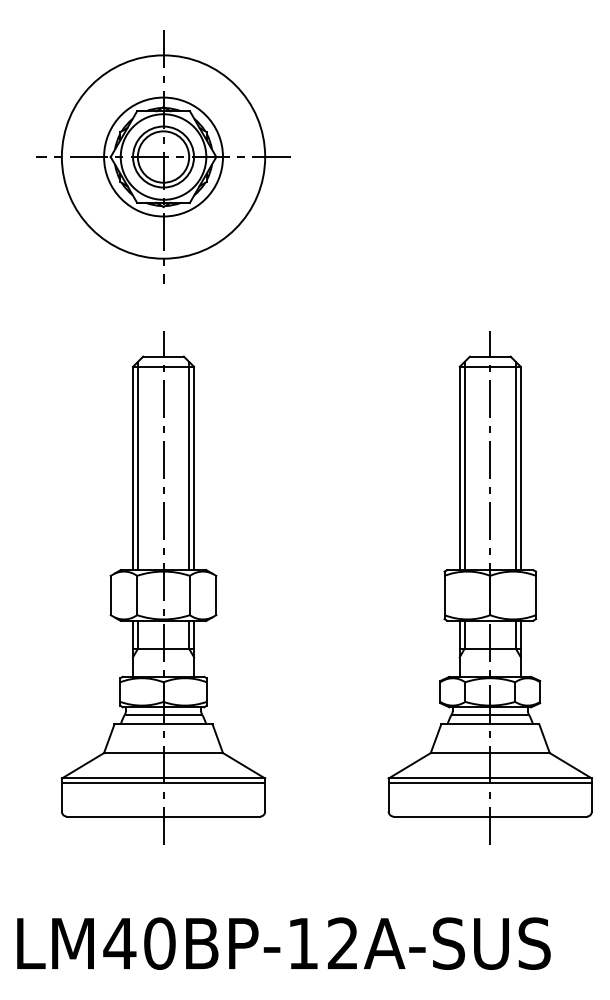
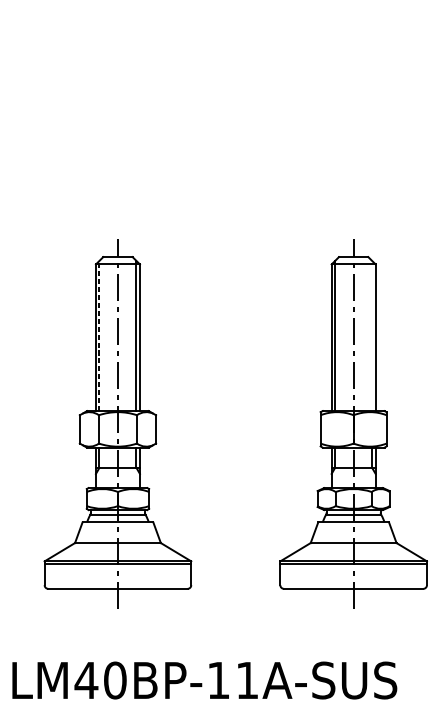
part: (163, 156) -> (117, 112), removed
line: (137, 465) -> (99, 335), solid -> dashed
line: (515, 465) -> (371, 335), removed
text: (342, 943) -> (247, 680), LM40BP-12A-SUS -> LM40BP-11A-SUS

